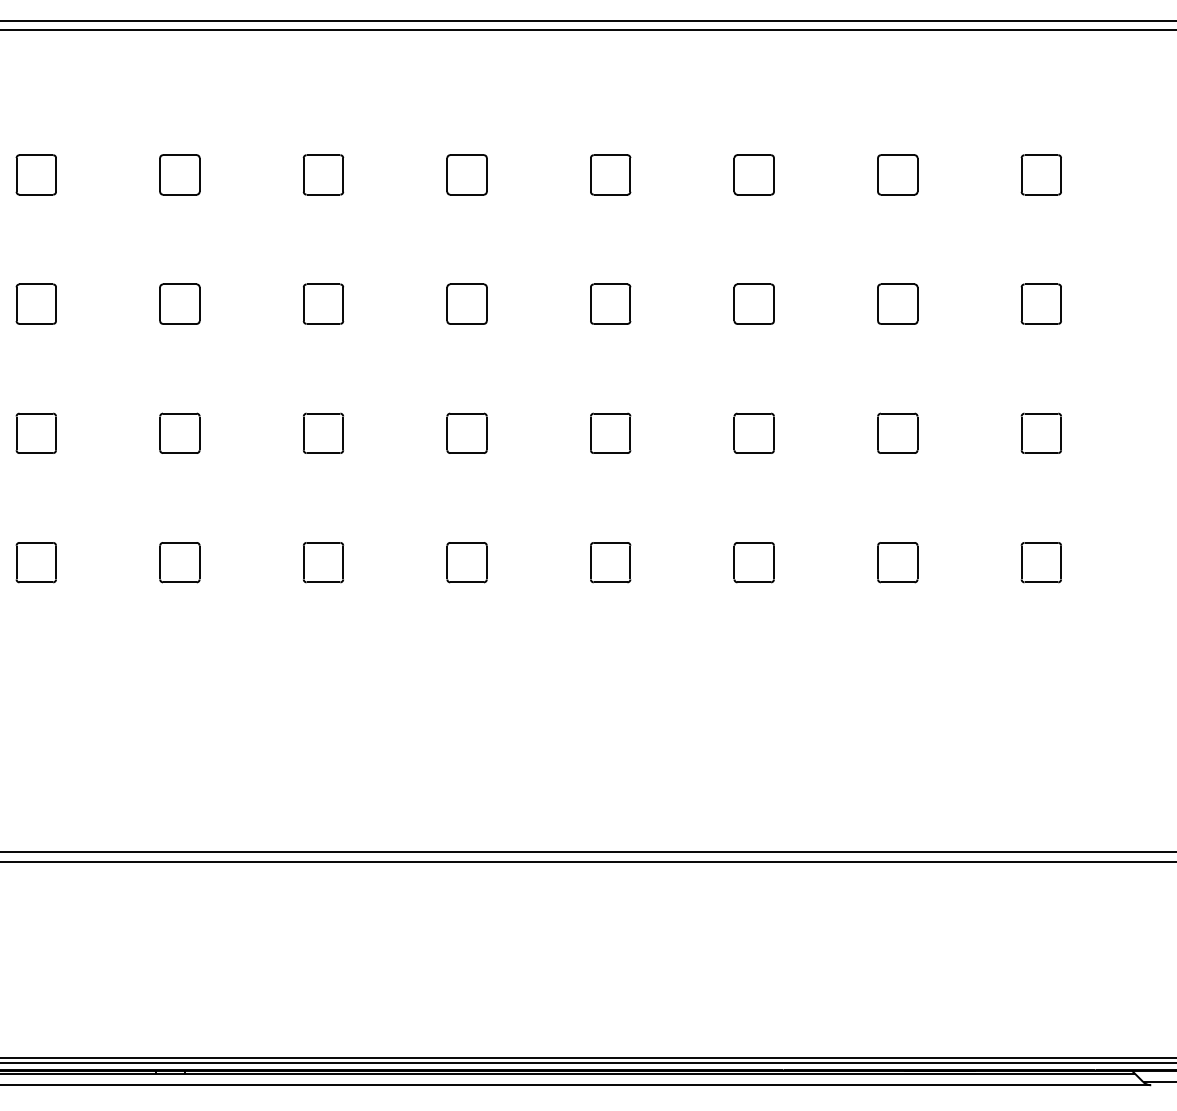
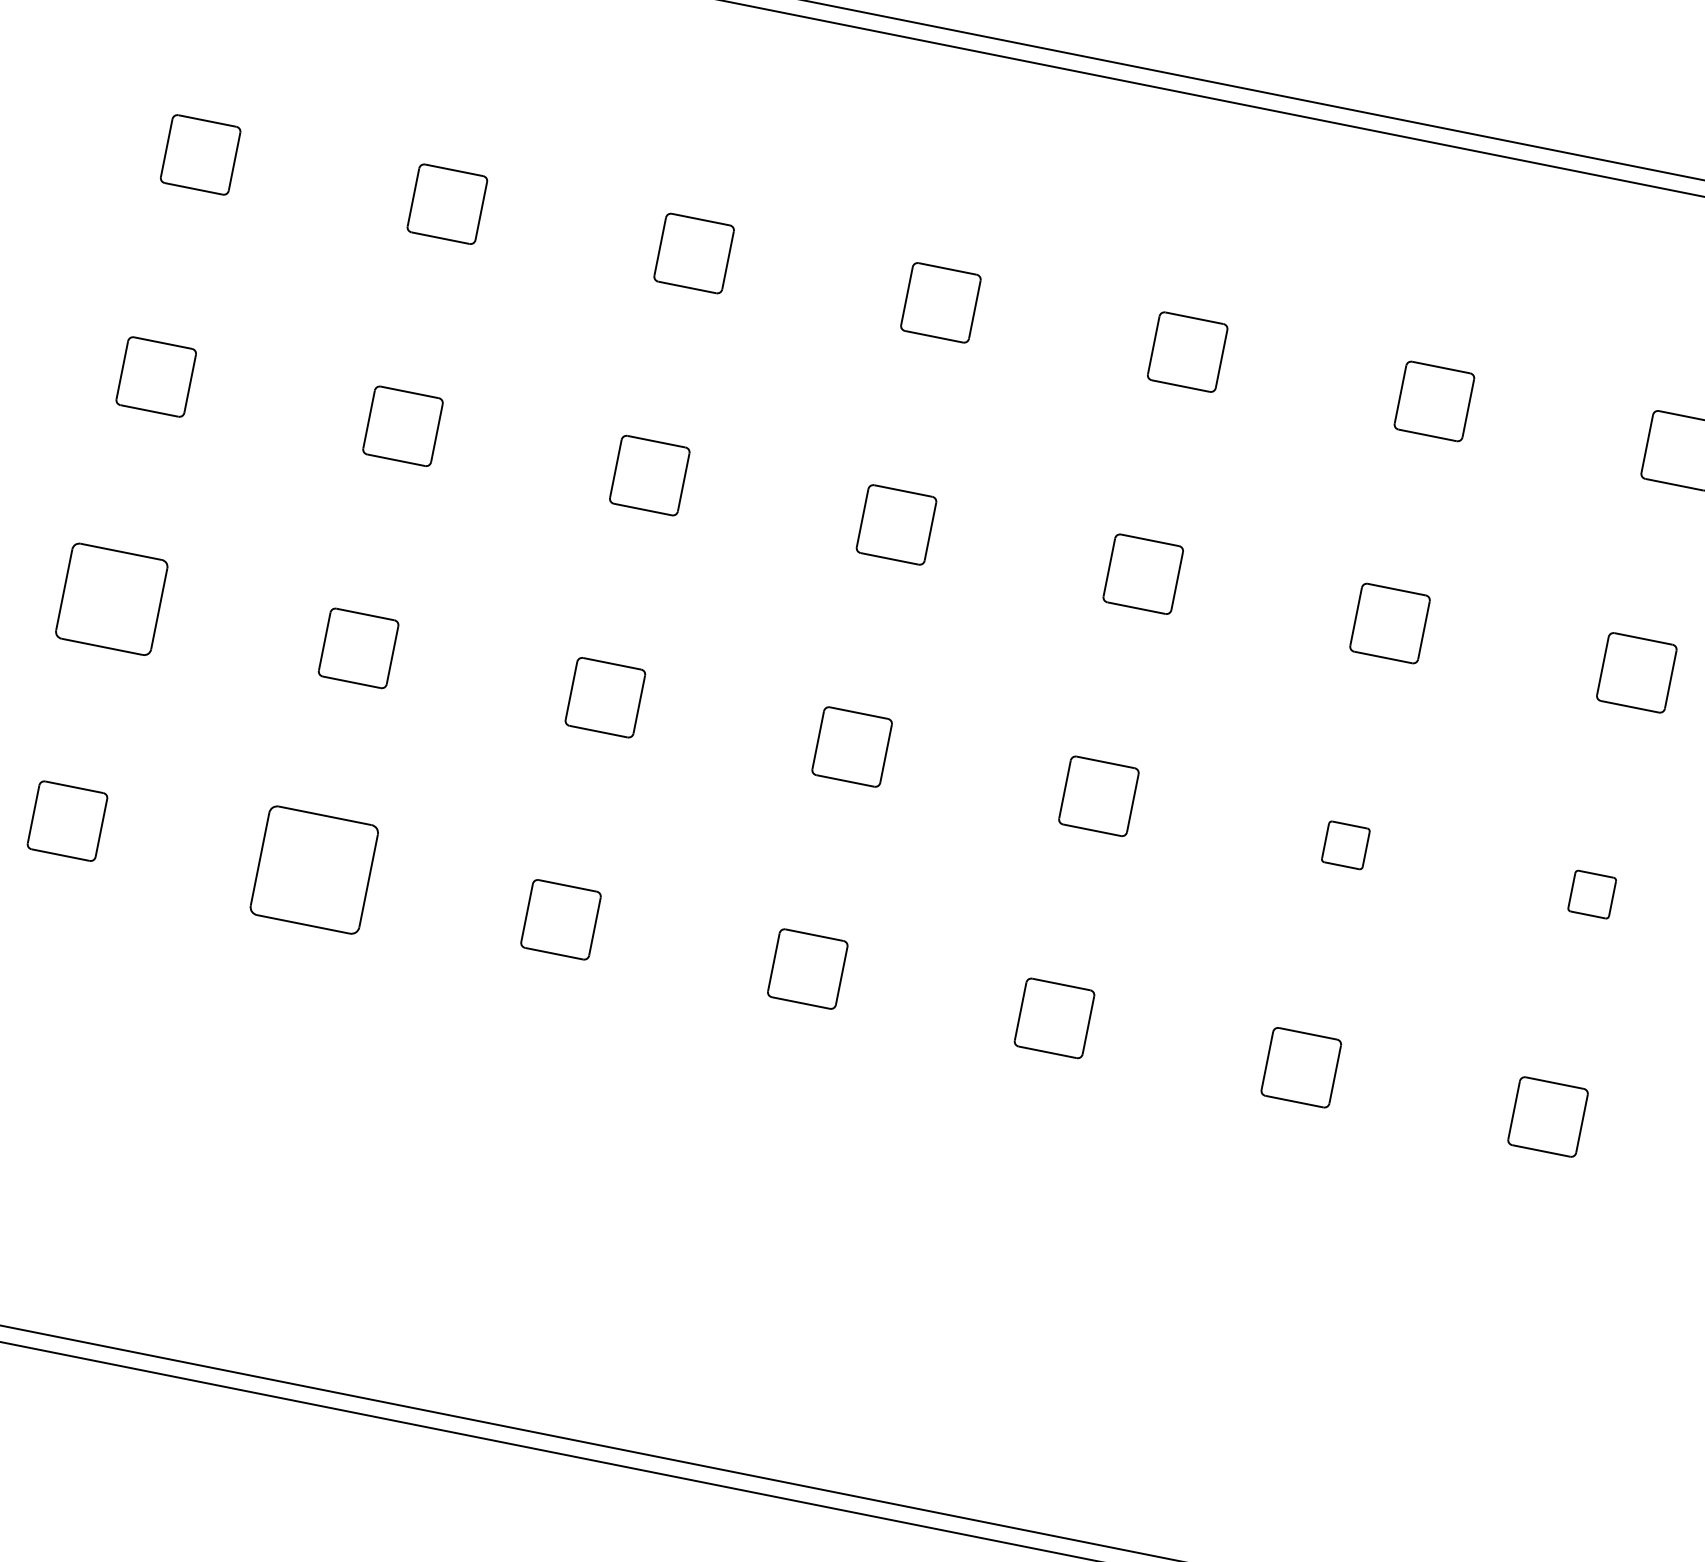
part: (179, 432) -> (111, 597), size x1.4
part: (897, 432) -> (1345, 844), size x0.6
part: (1040, 432) -> (1591, 893), size x0.6
part: (323, 562) -> (314, 870), size x1.6

